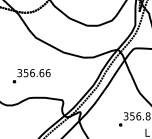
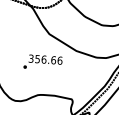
text: (31, 76) -> (42, 62), moved

